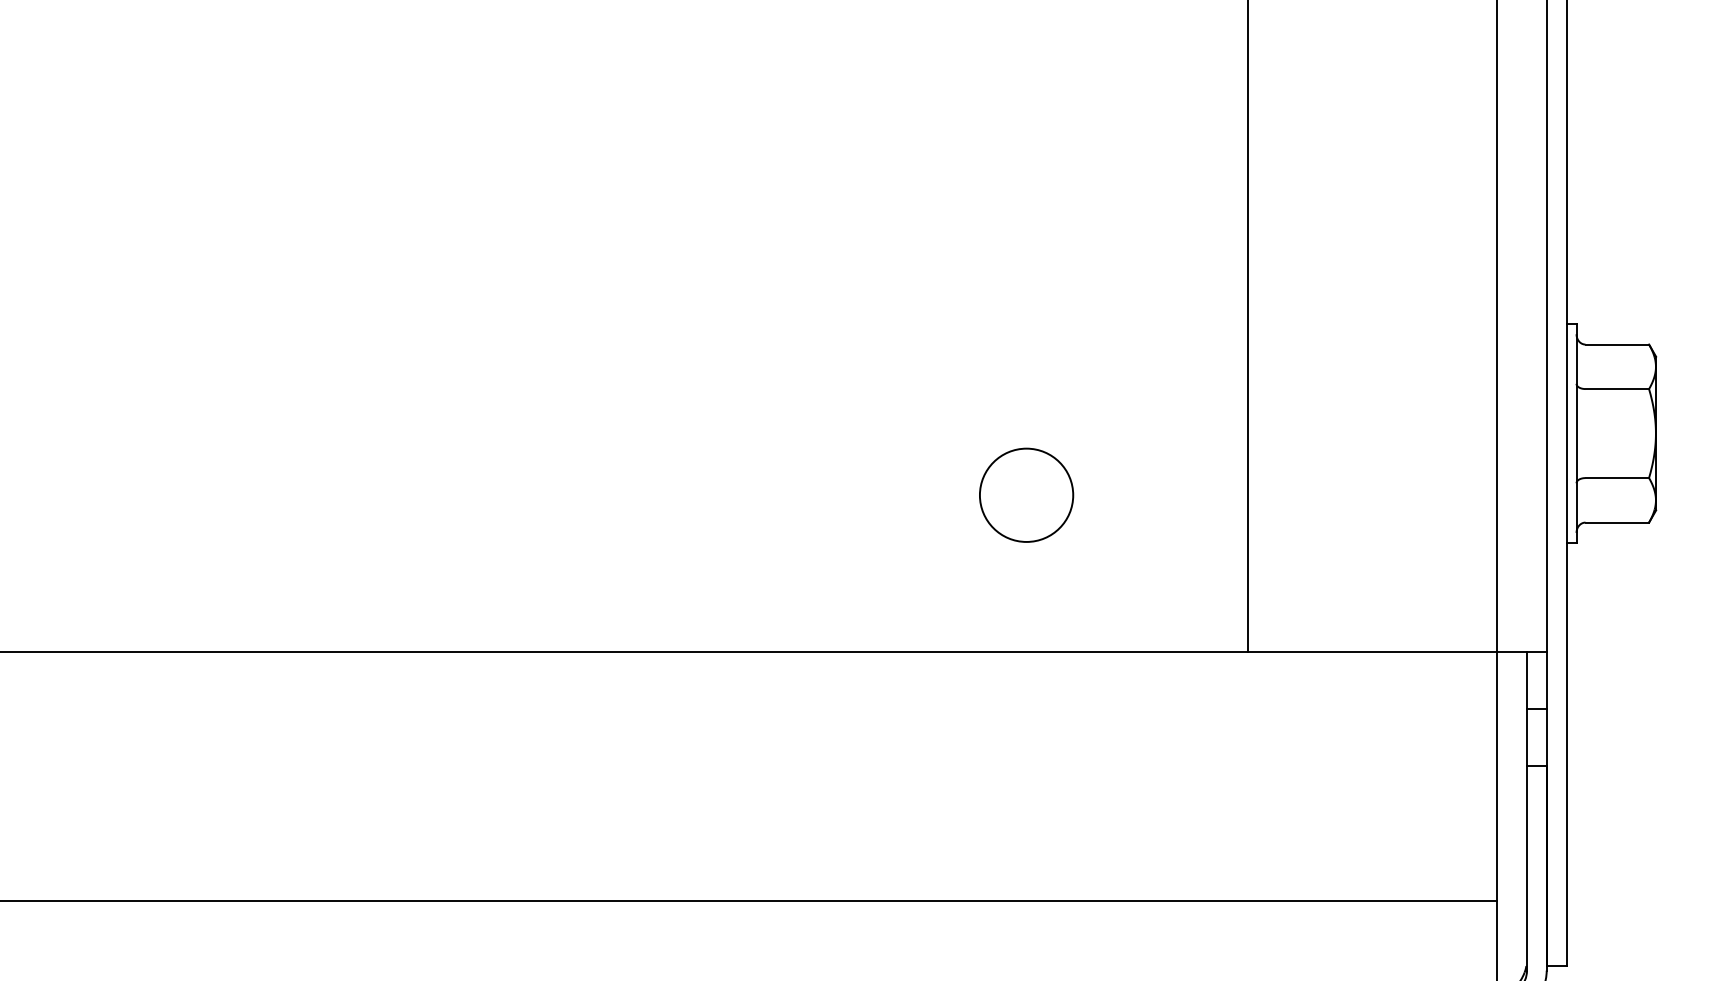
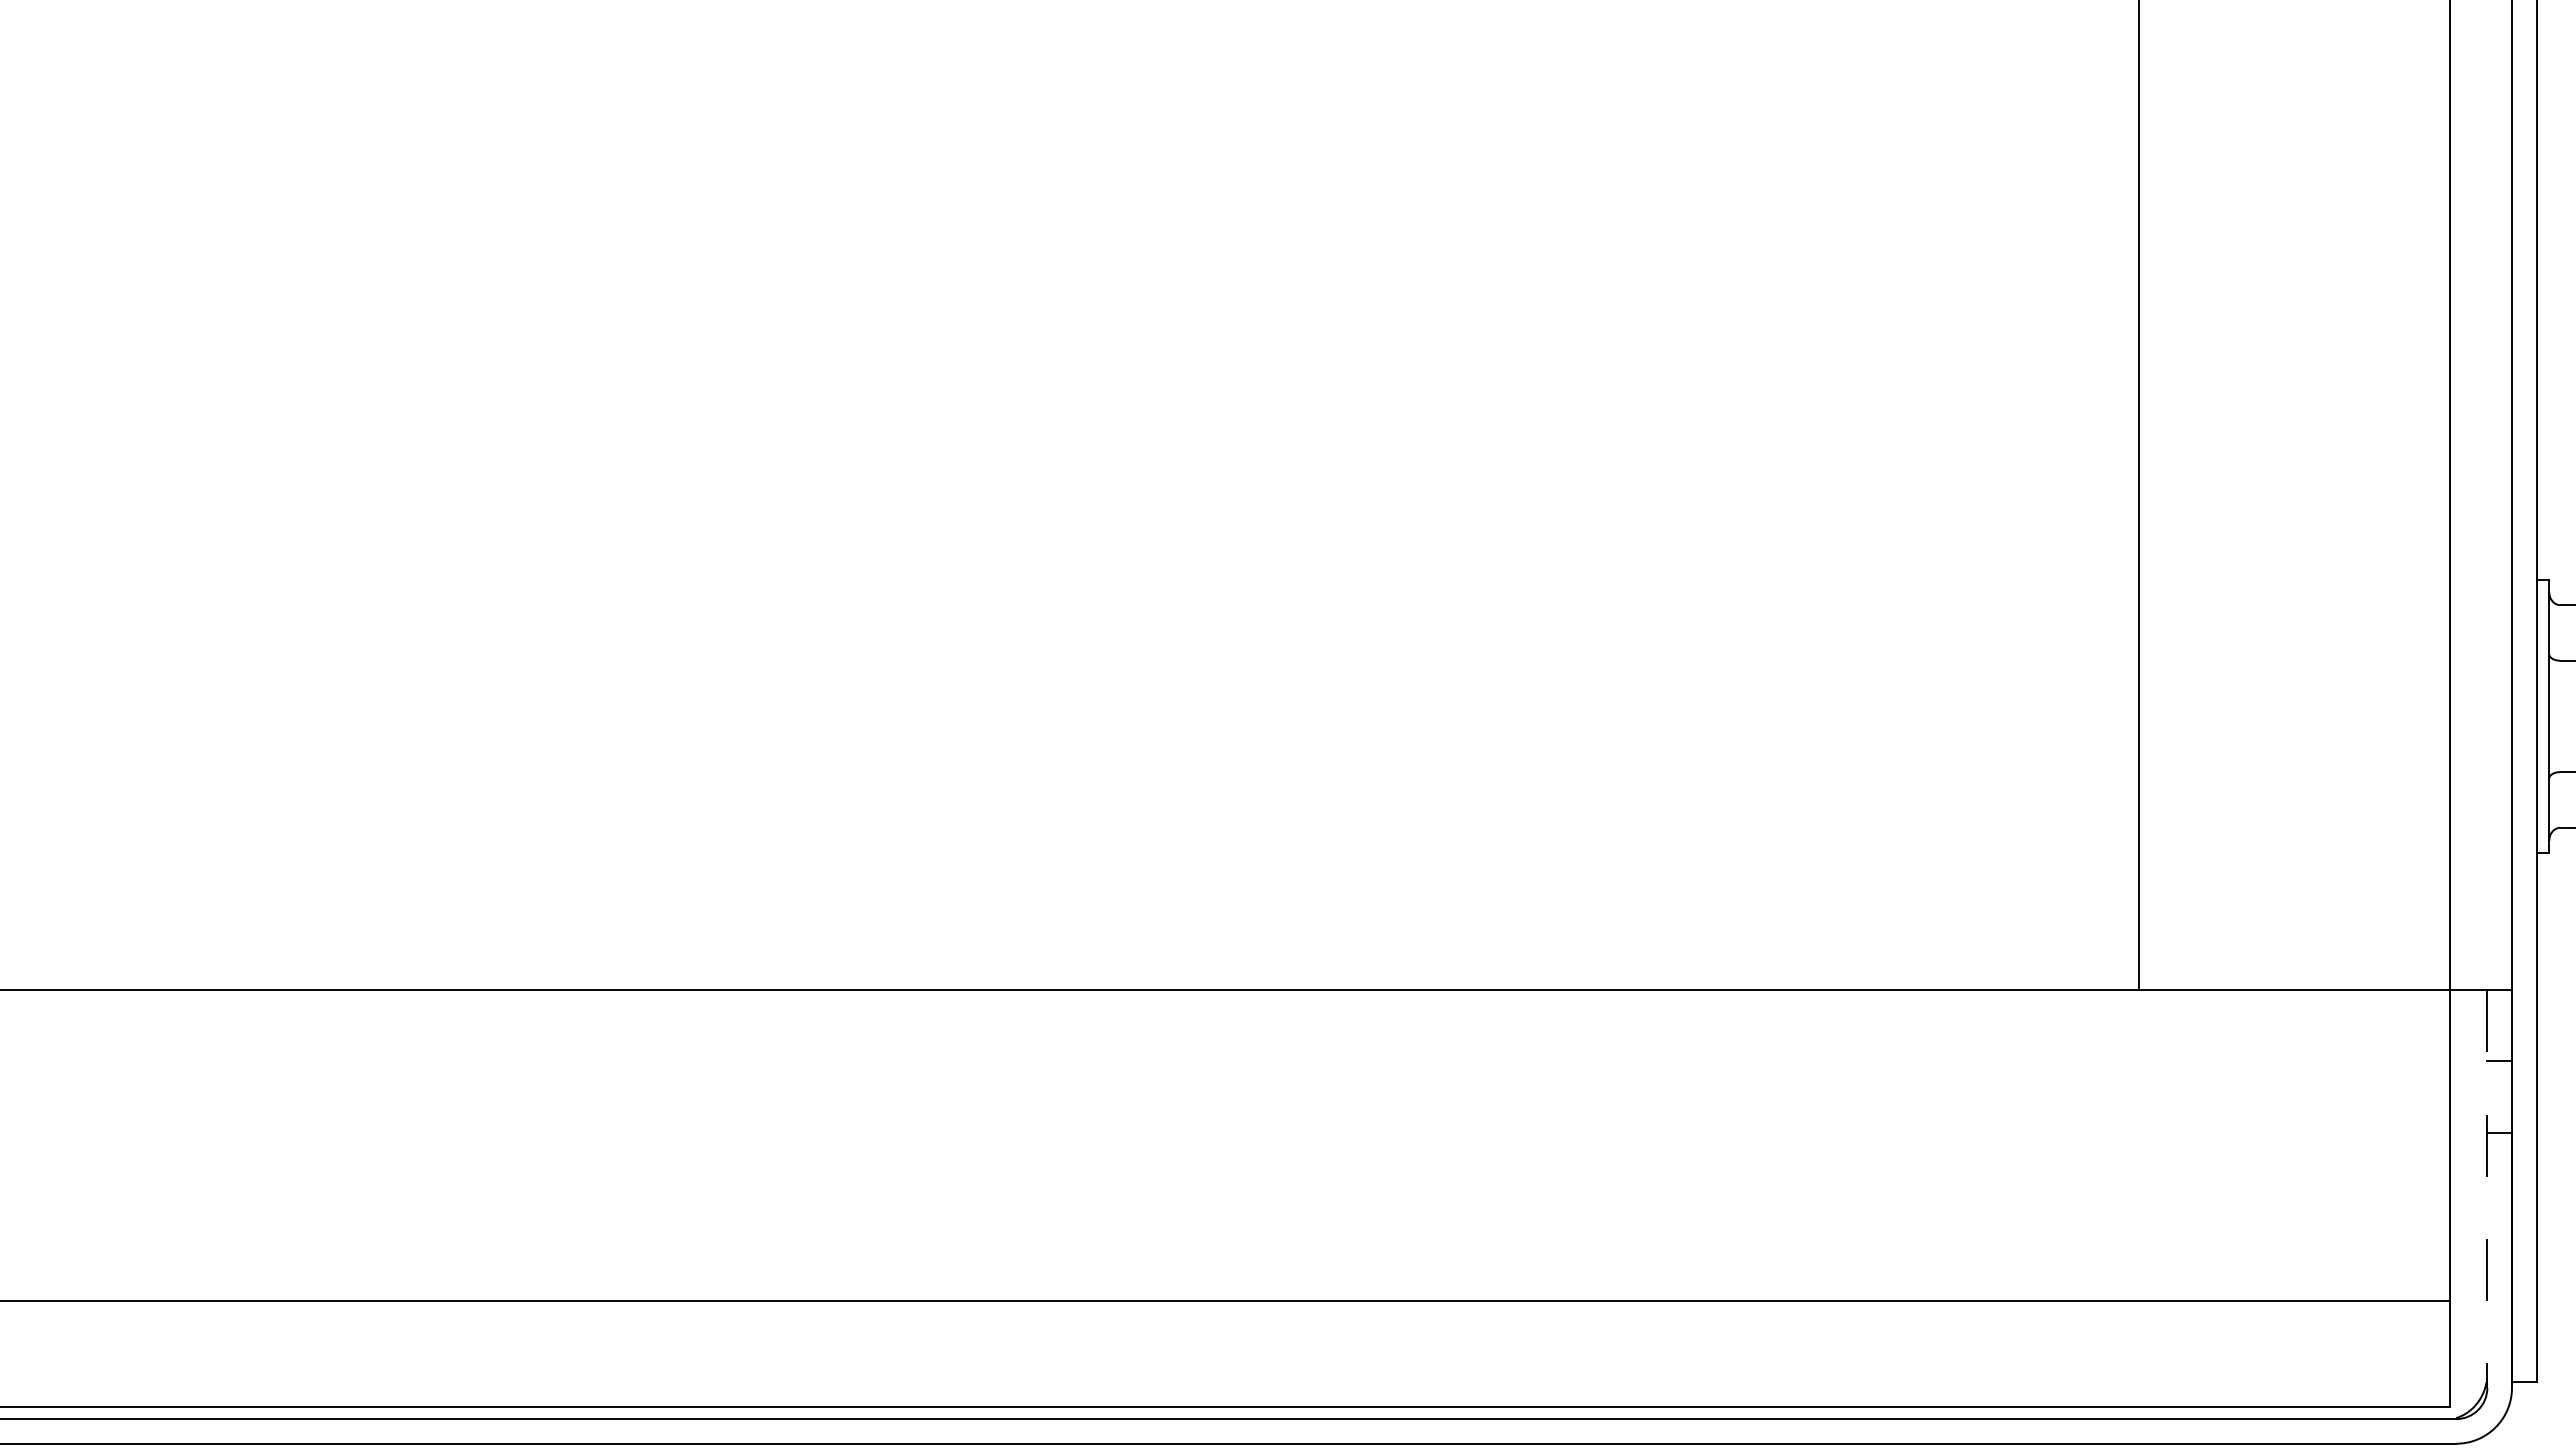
circle: (1026, 495) -> (1861, 793), removed
line: (1527, 811) -> (2487, 1189), solid -> dashed

